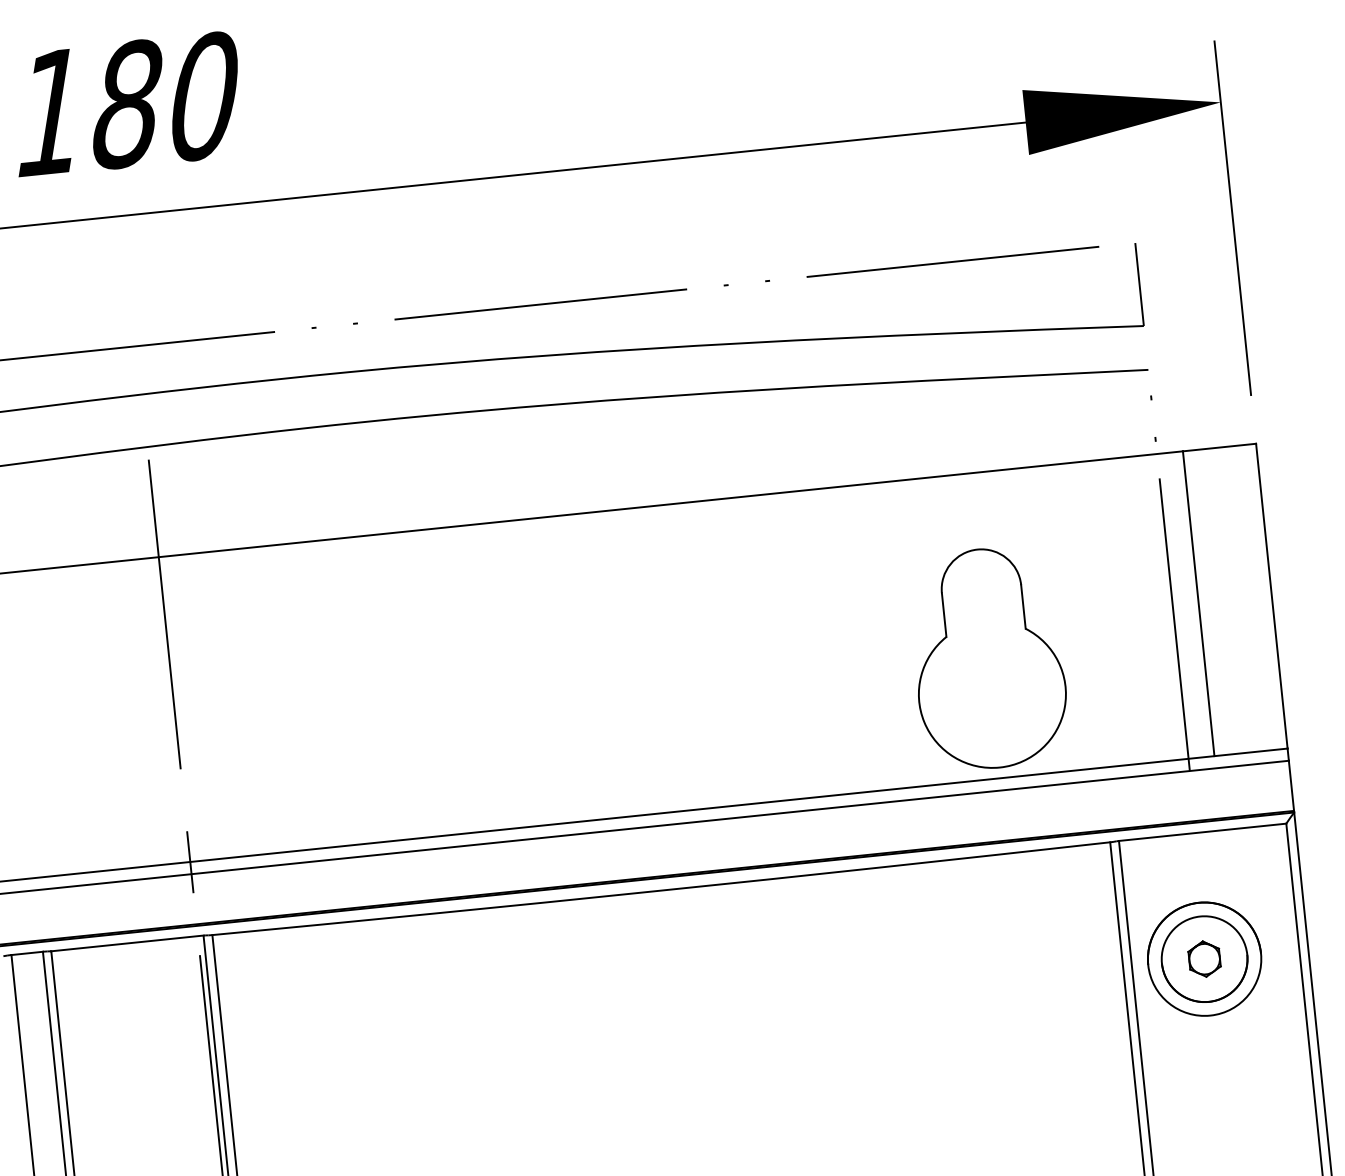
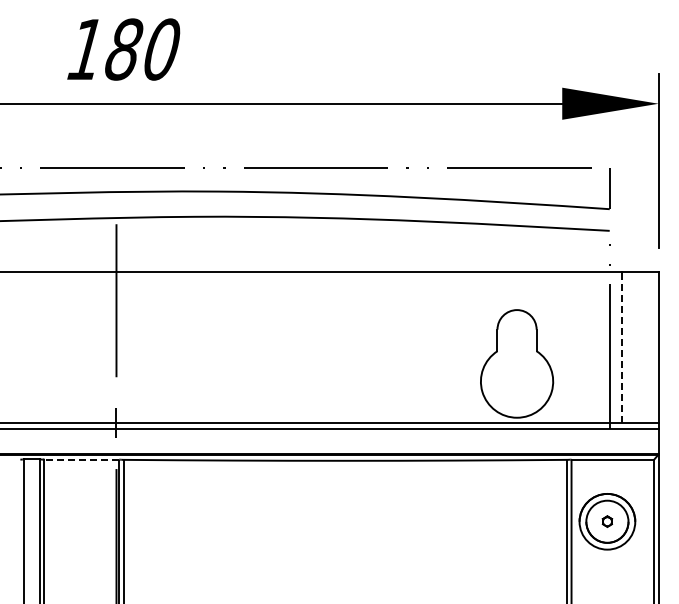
line: (1198, 603) -> (622, 347), solid -> dashed
line: (127, 943) -> (81, 459), solid -> dashed
part: (1204, 958) -> (607, 521), size x0.6

